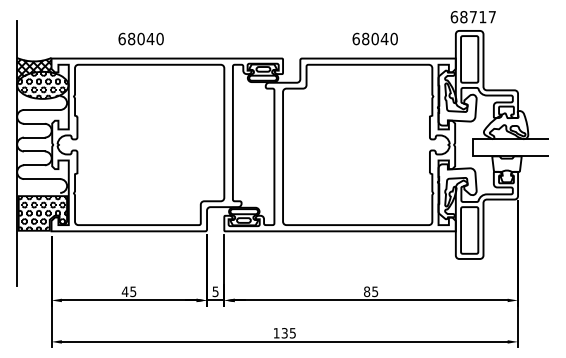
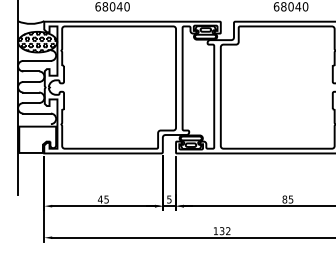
hatch: (35, 71) -> (32, 31), removed
hatch: (42, 213) -> (37, 139), removed
text: (292, 333) -> (228, 231), 135 -> 132

